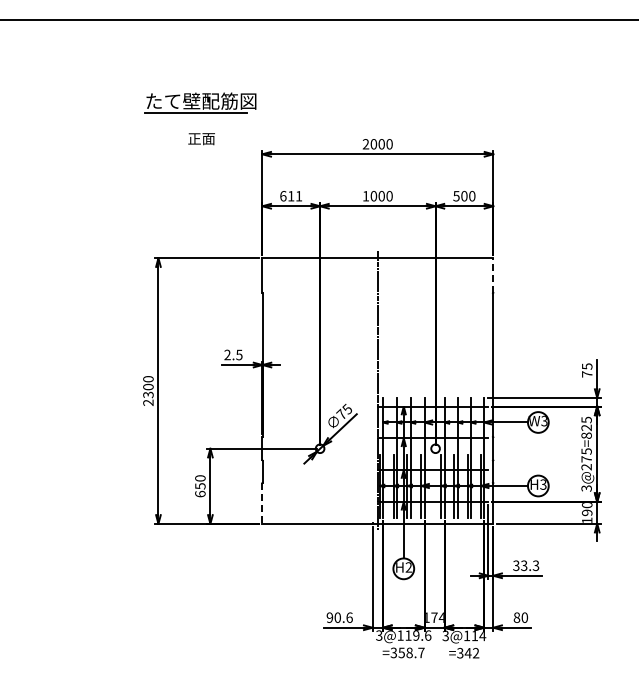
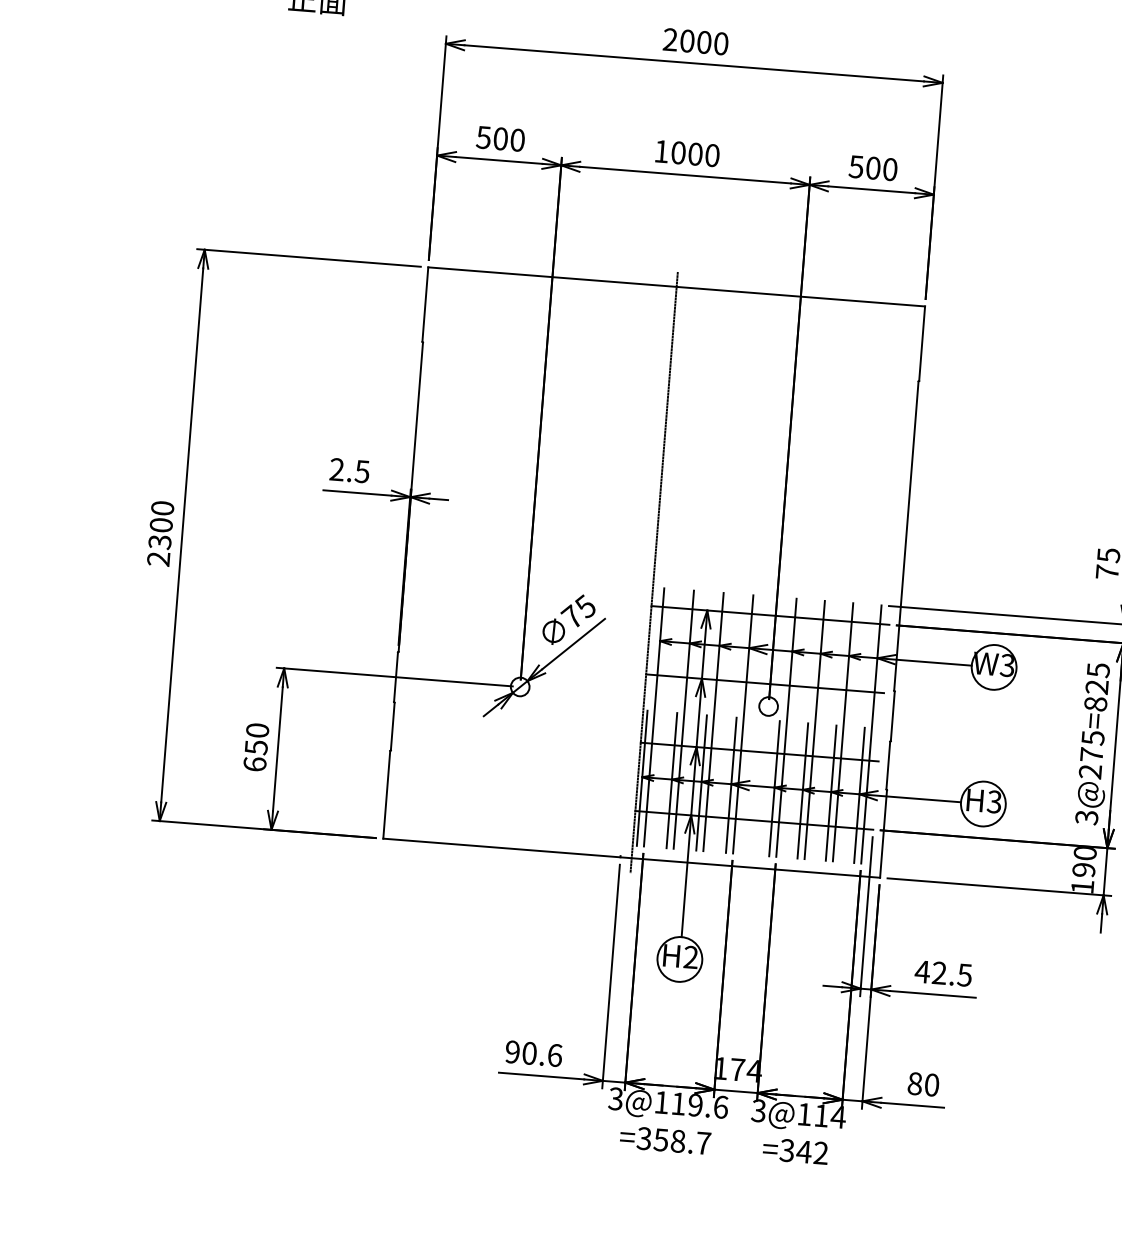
text: (291, 195) -> (501, 137), 611 -> 500
line: (493, 275) -> (922, 343), dashed -> solid
line: (262, 503) -> (387, 794), dashed -> solid
text: (525, 565) -> (942, 972), 33.3 -> 42.5

